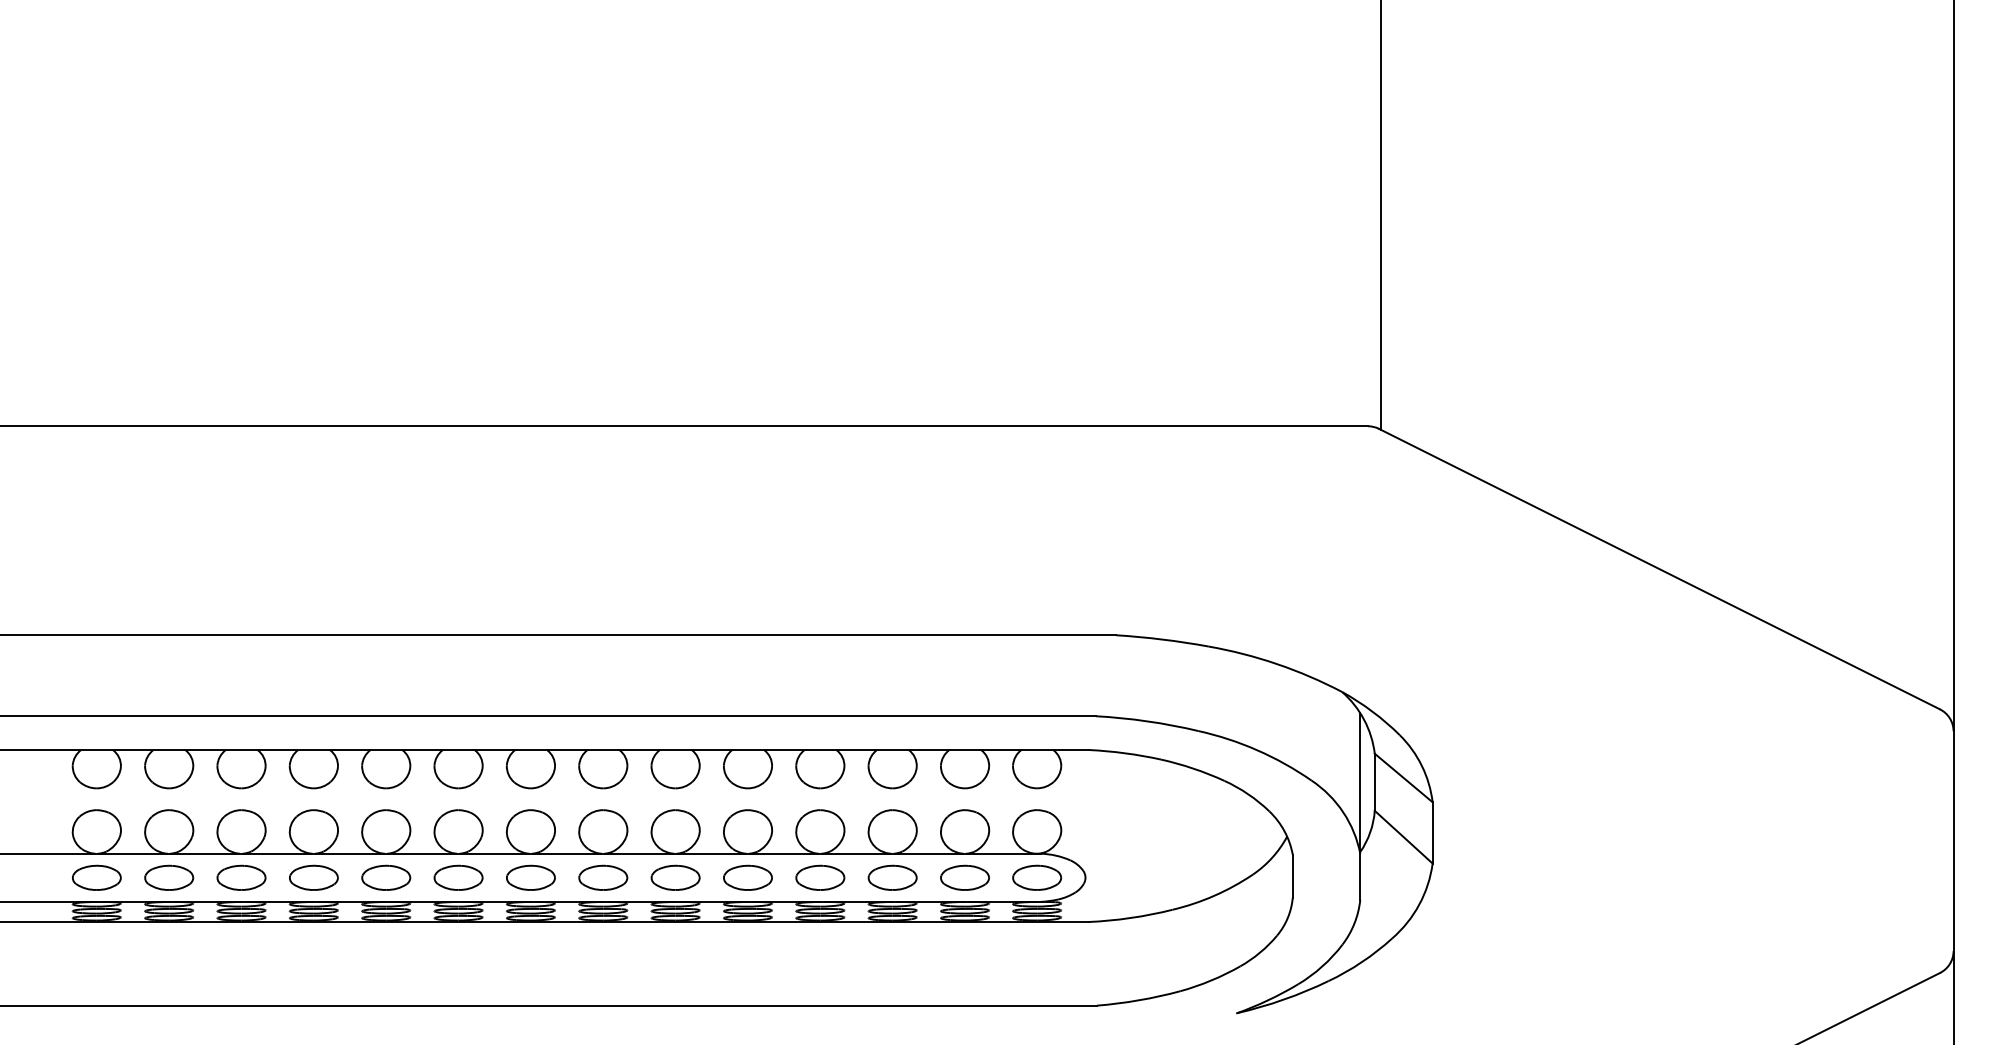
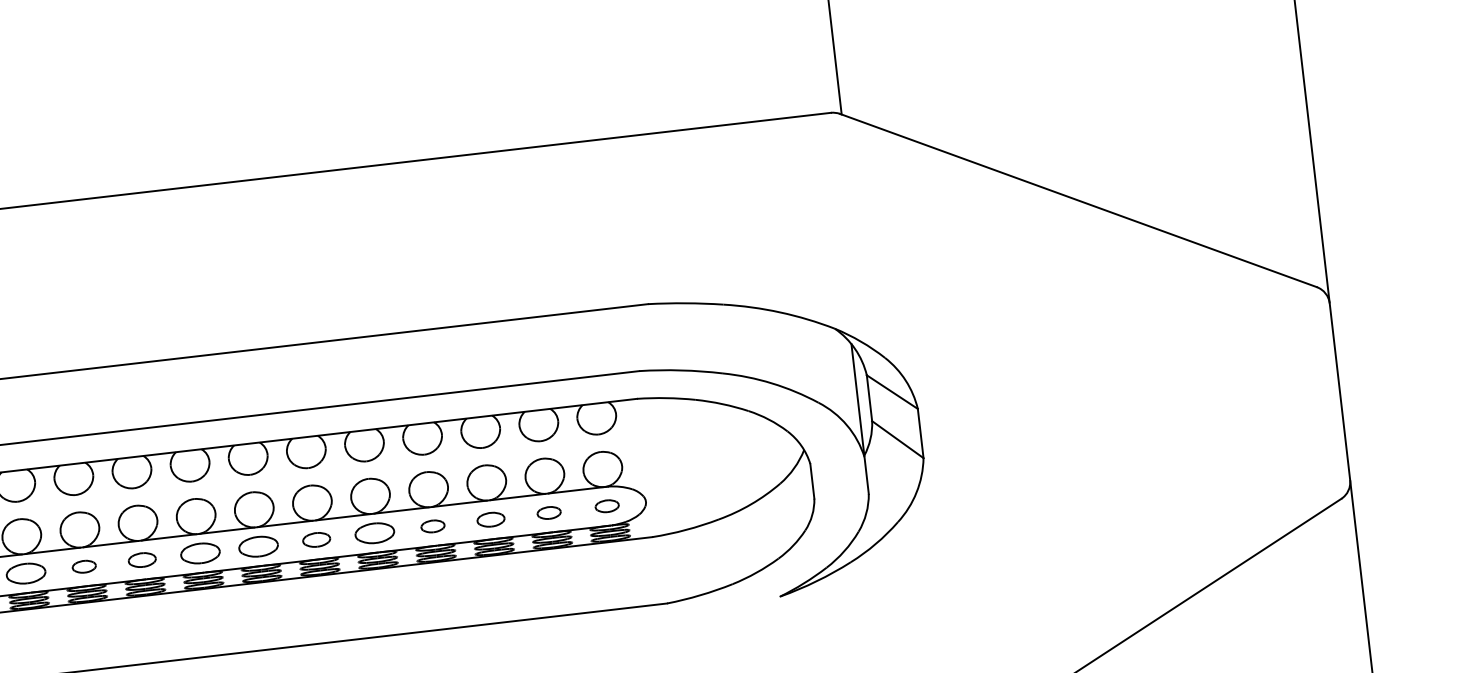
part: (386, 877) -> (84, 566), size x0.6
part: (458, 877) -> (142, 559), size x0.7
part: (675, 877) -> (316, 539), size x0.7
part: (820, 877) -> (433, 526), size x0.6
part: (892, 877) -> (490, 519), size x0.7
part: (964, 877) -> (548, 512), size x0.6
part: (1037, 877) -> (607, 506), size x0.6

